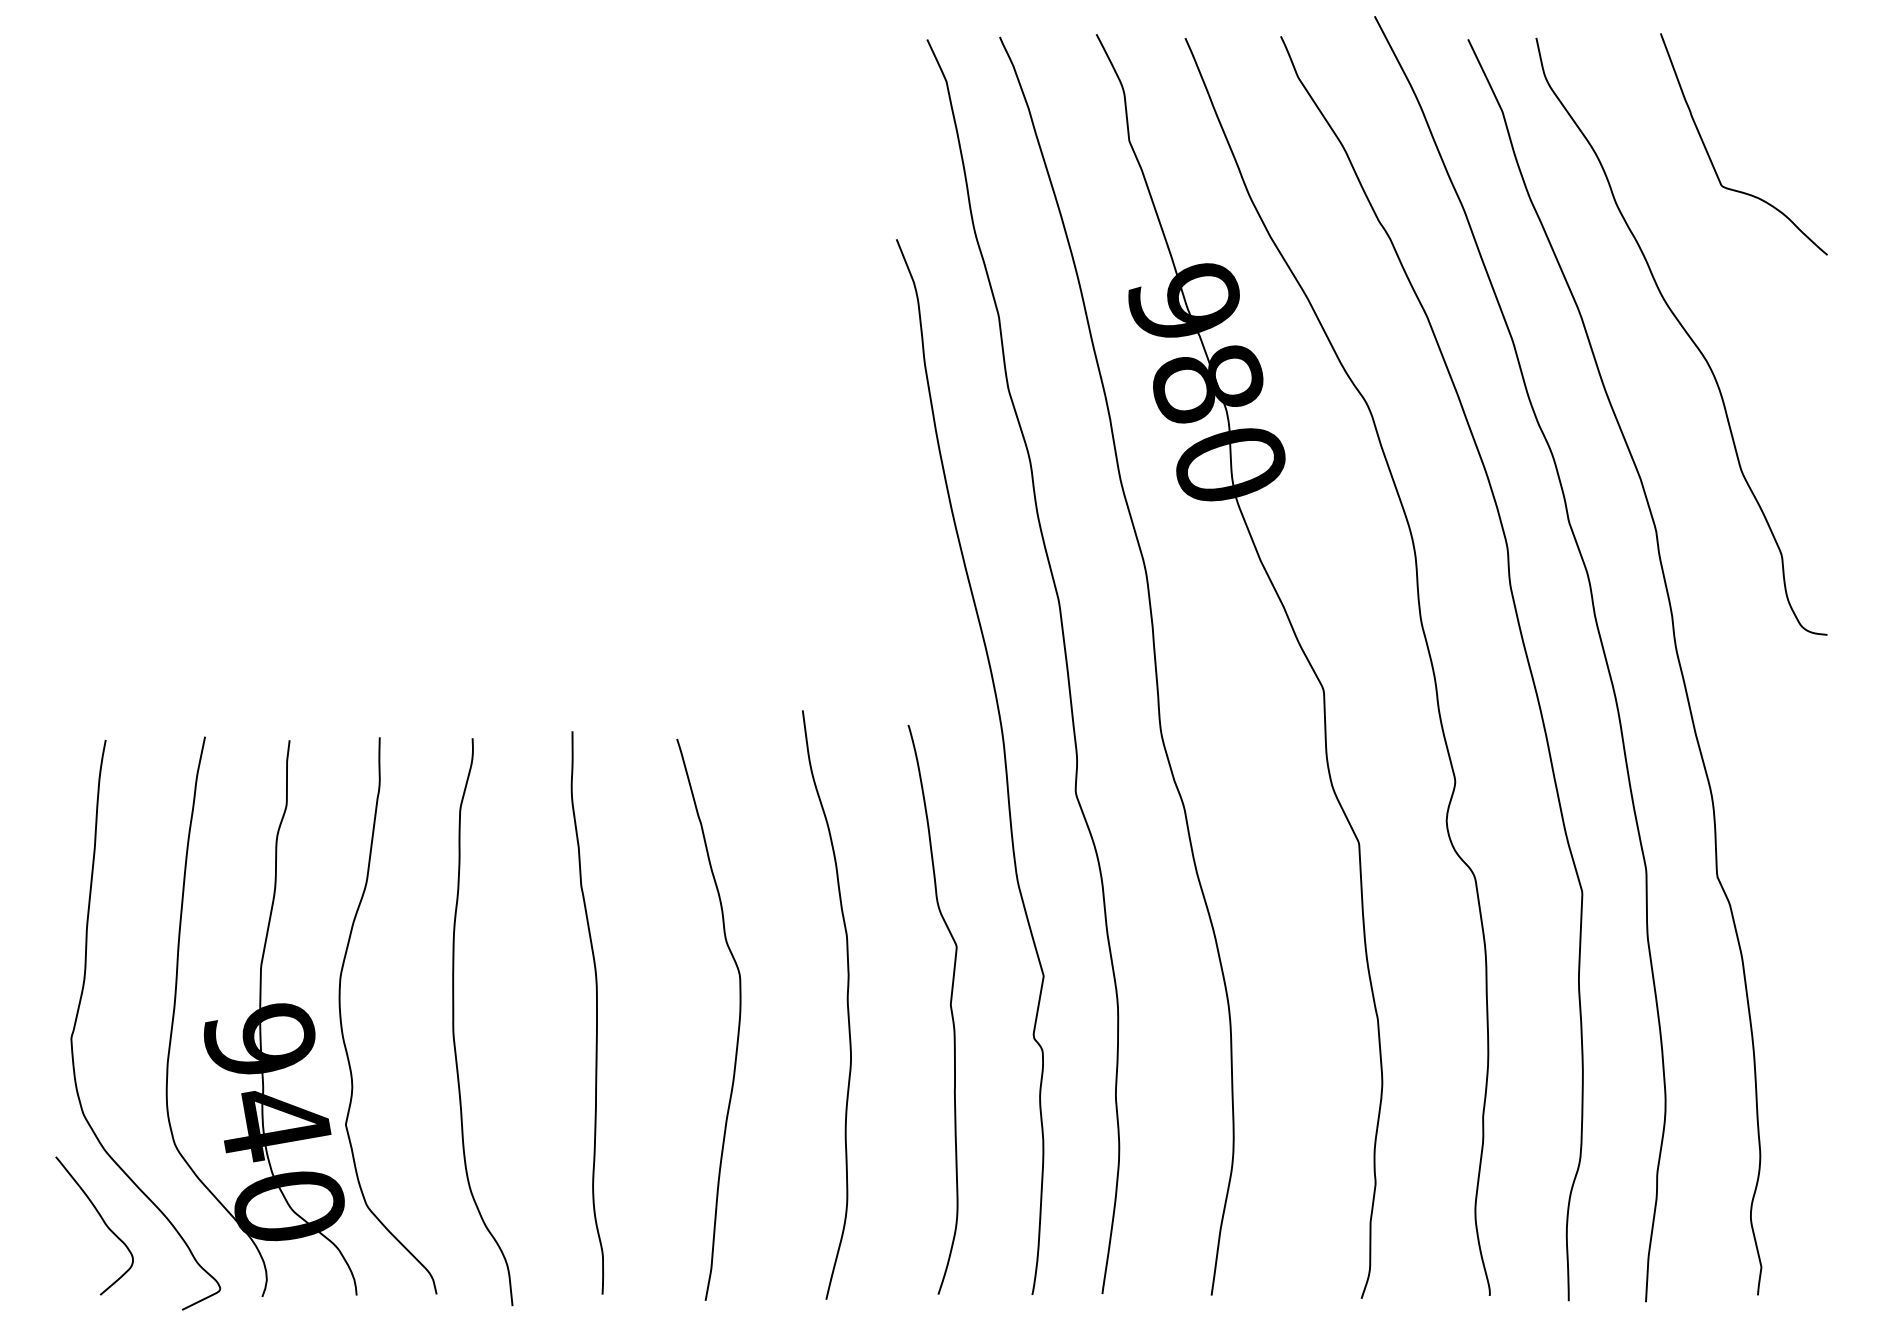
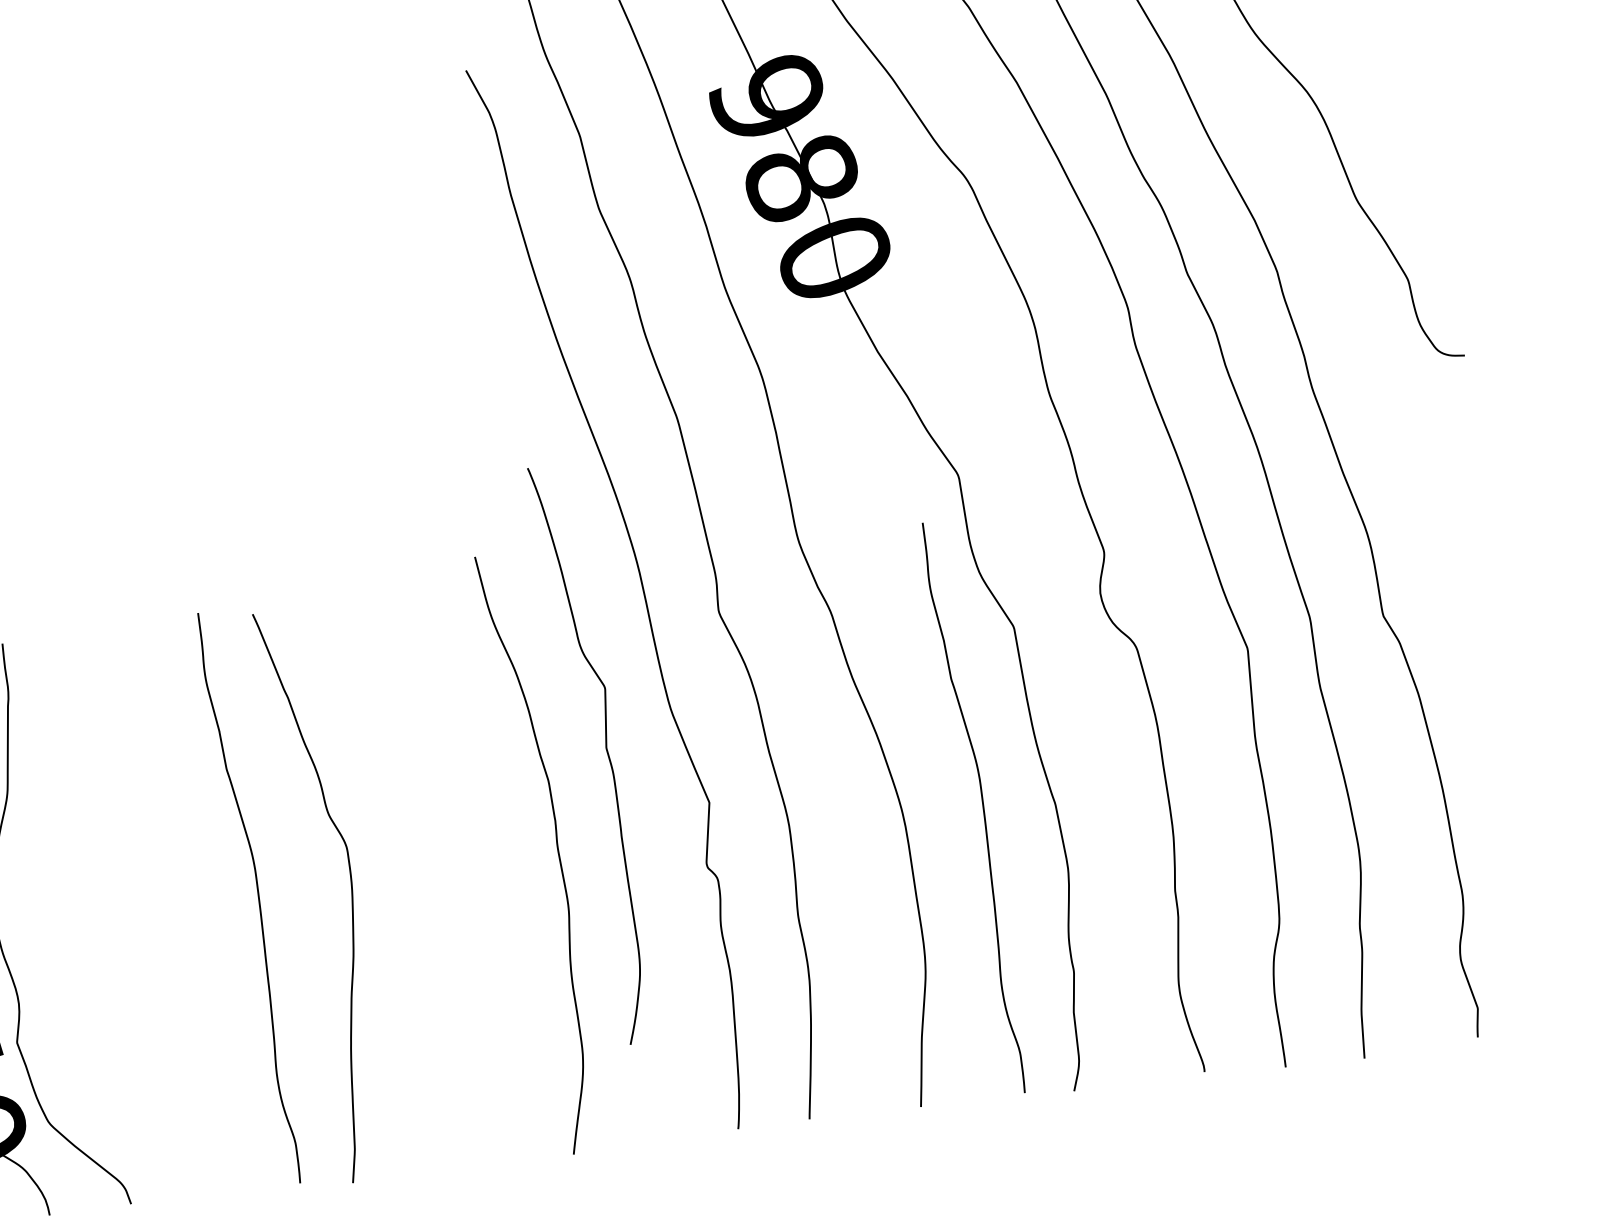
curve: (846, 1002) -> (556, 849), moved
curve: (950, 1009) -> (606, 752), moved
curve: (1307, 1012) -> (982, 806), added
curve: (738, 1020) -> (350, 893), moved
curve: (454, 1022) -> (114, 924), removed

